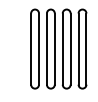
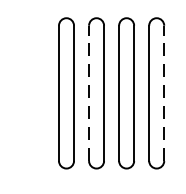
line: (46, 49) -> (88, 94), solid -> dashed
line: (86, 49) -> (164, 94), solid -> dashed

